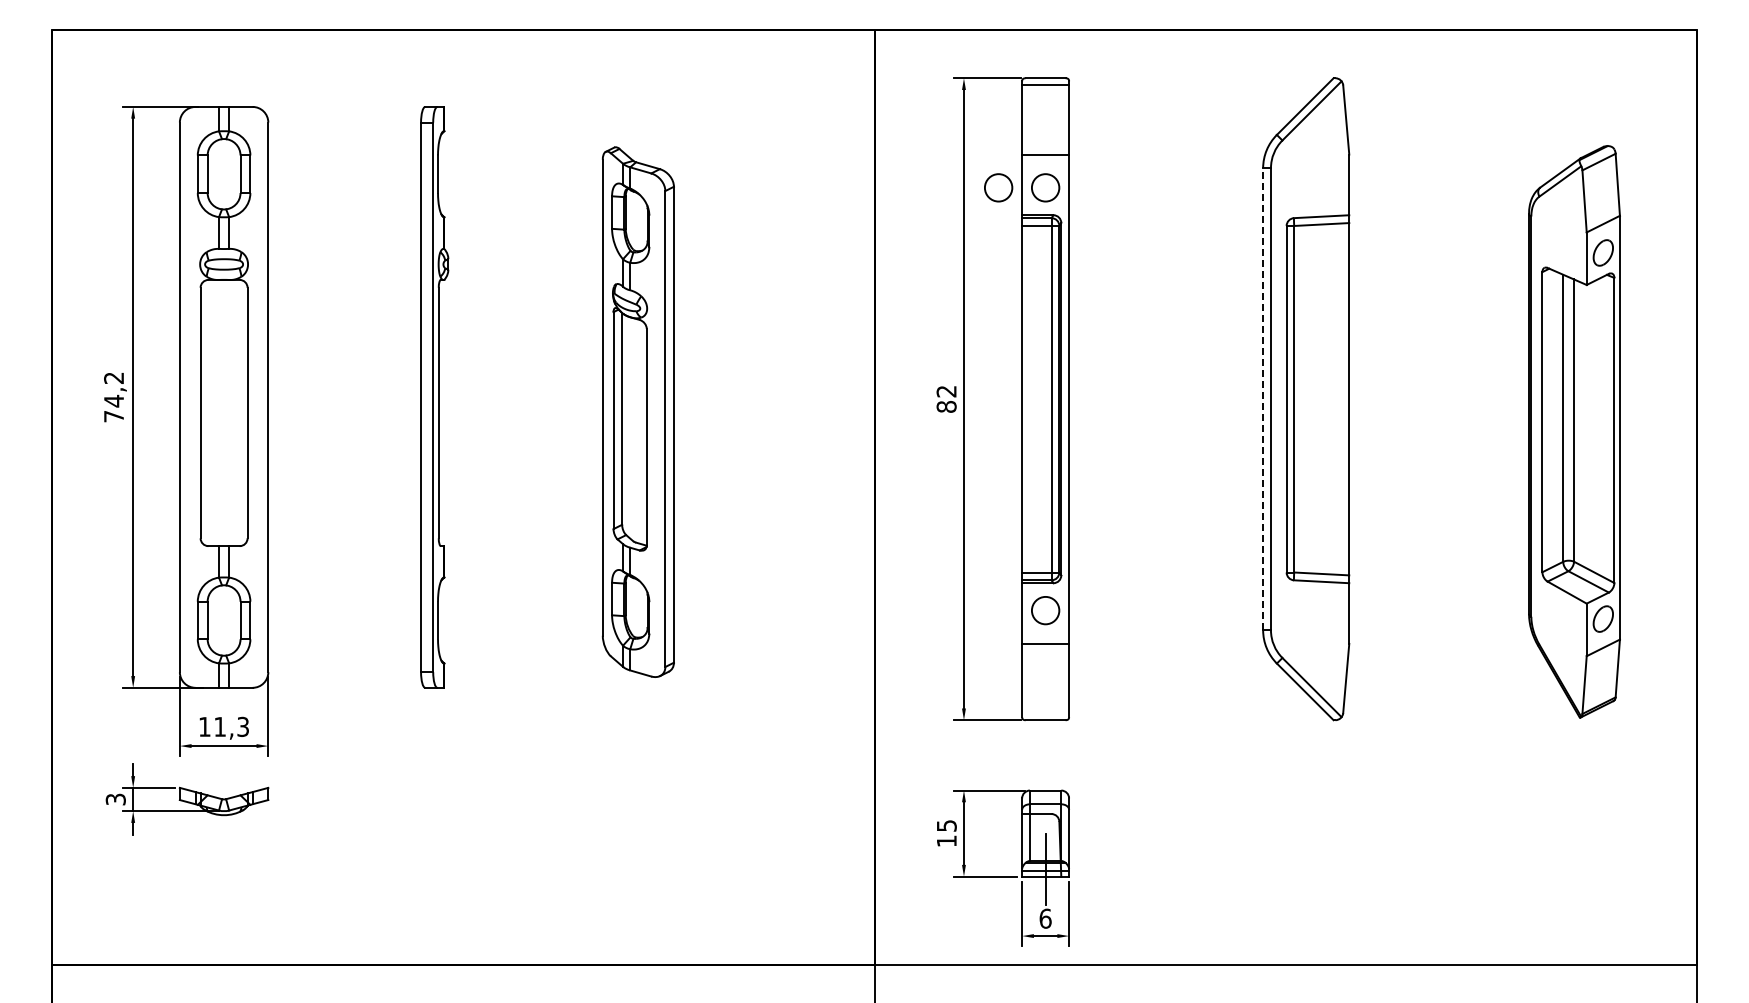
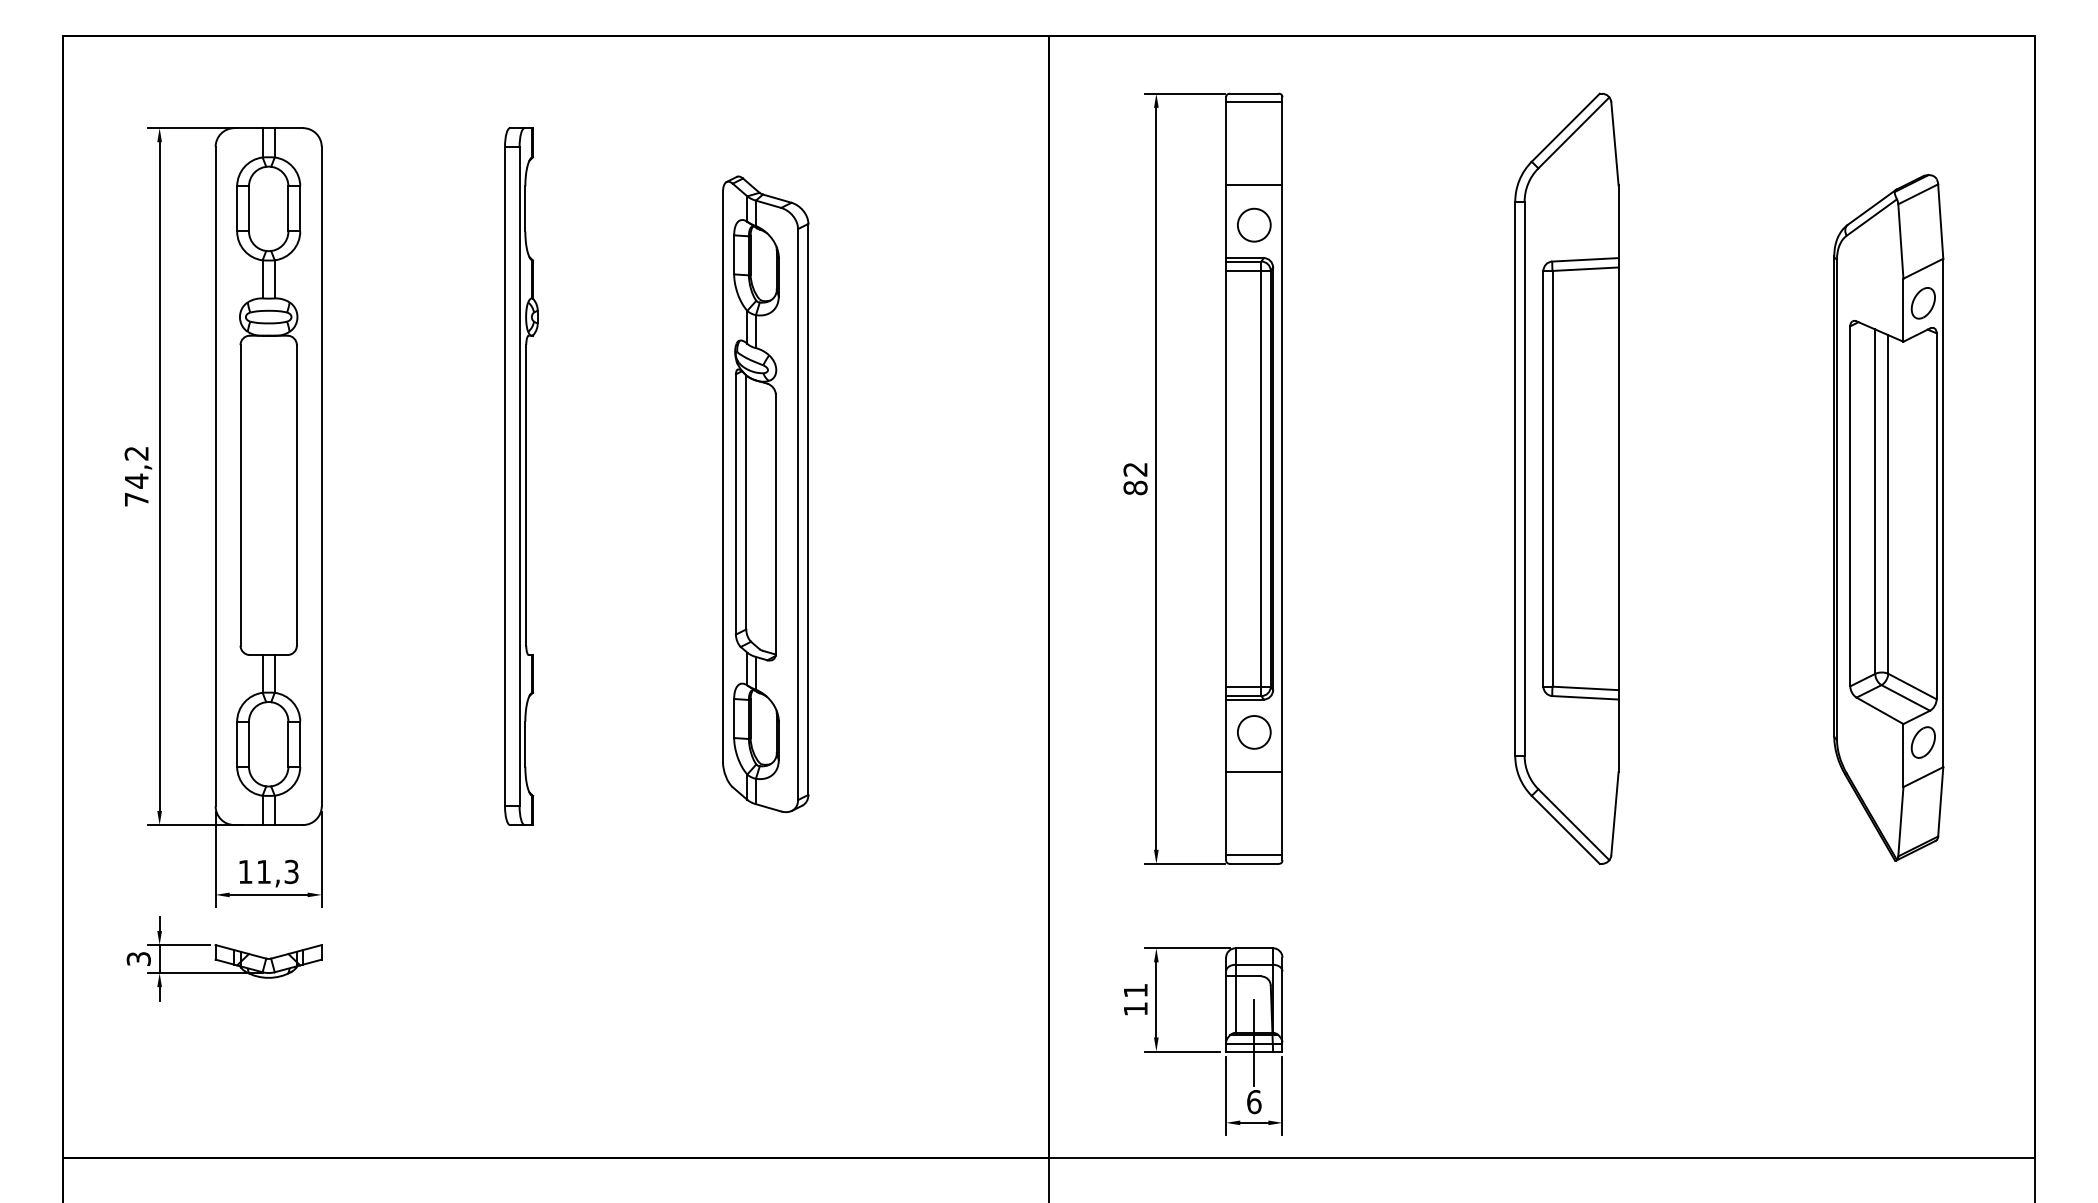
circle: (998, 187) -> (1197, 224), removed
line: (1263, 398) -> (1515, 477), dashed -> solid
line: (1045, 713) -> (1254, 855), added
text: (946, 825) -> (1135, 990), 15 -> 11

